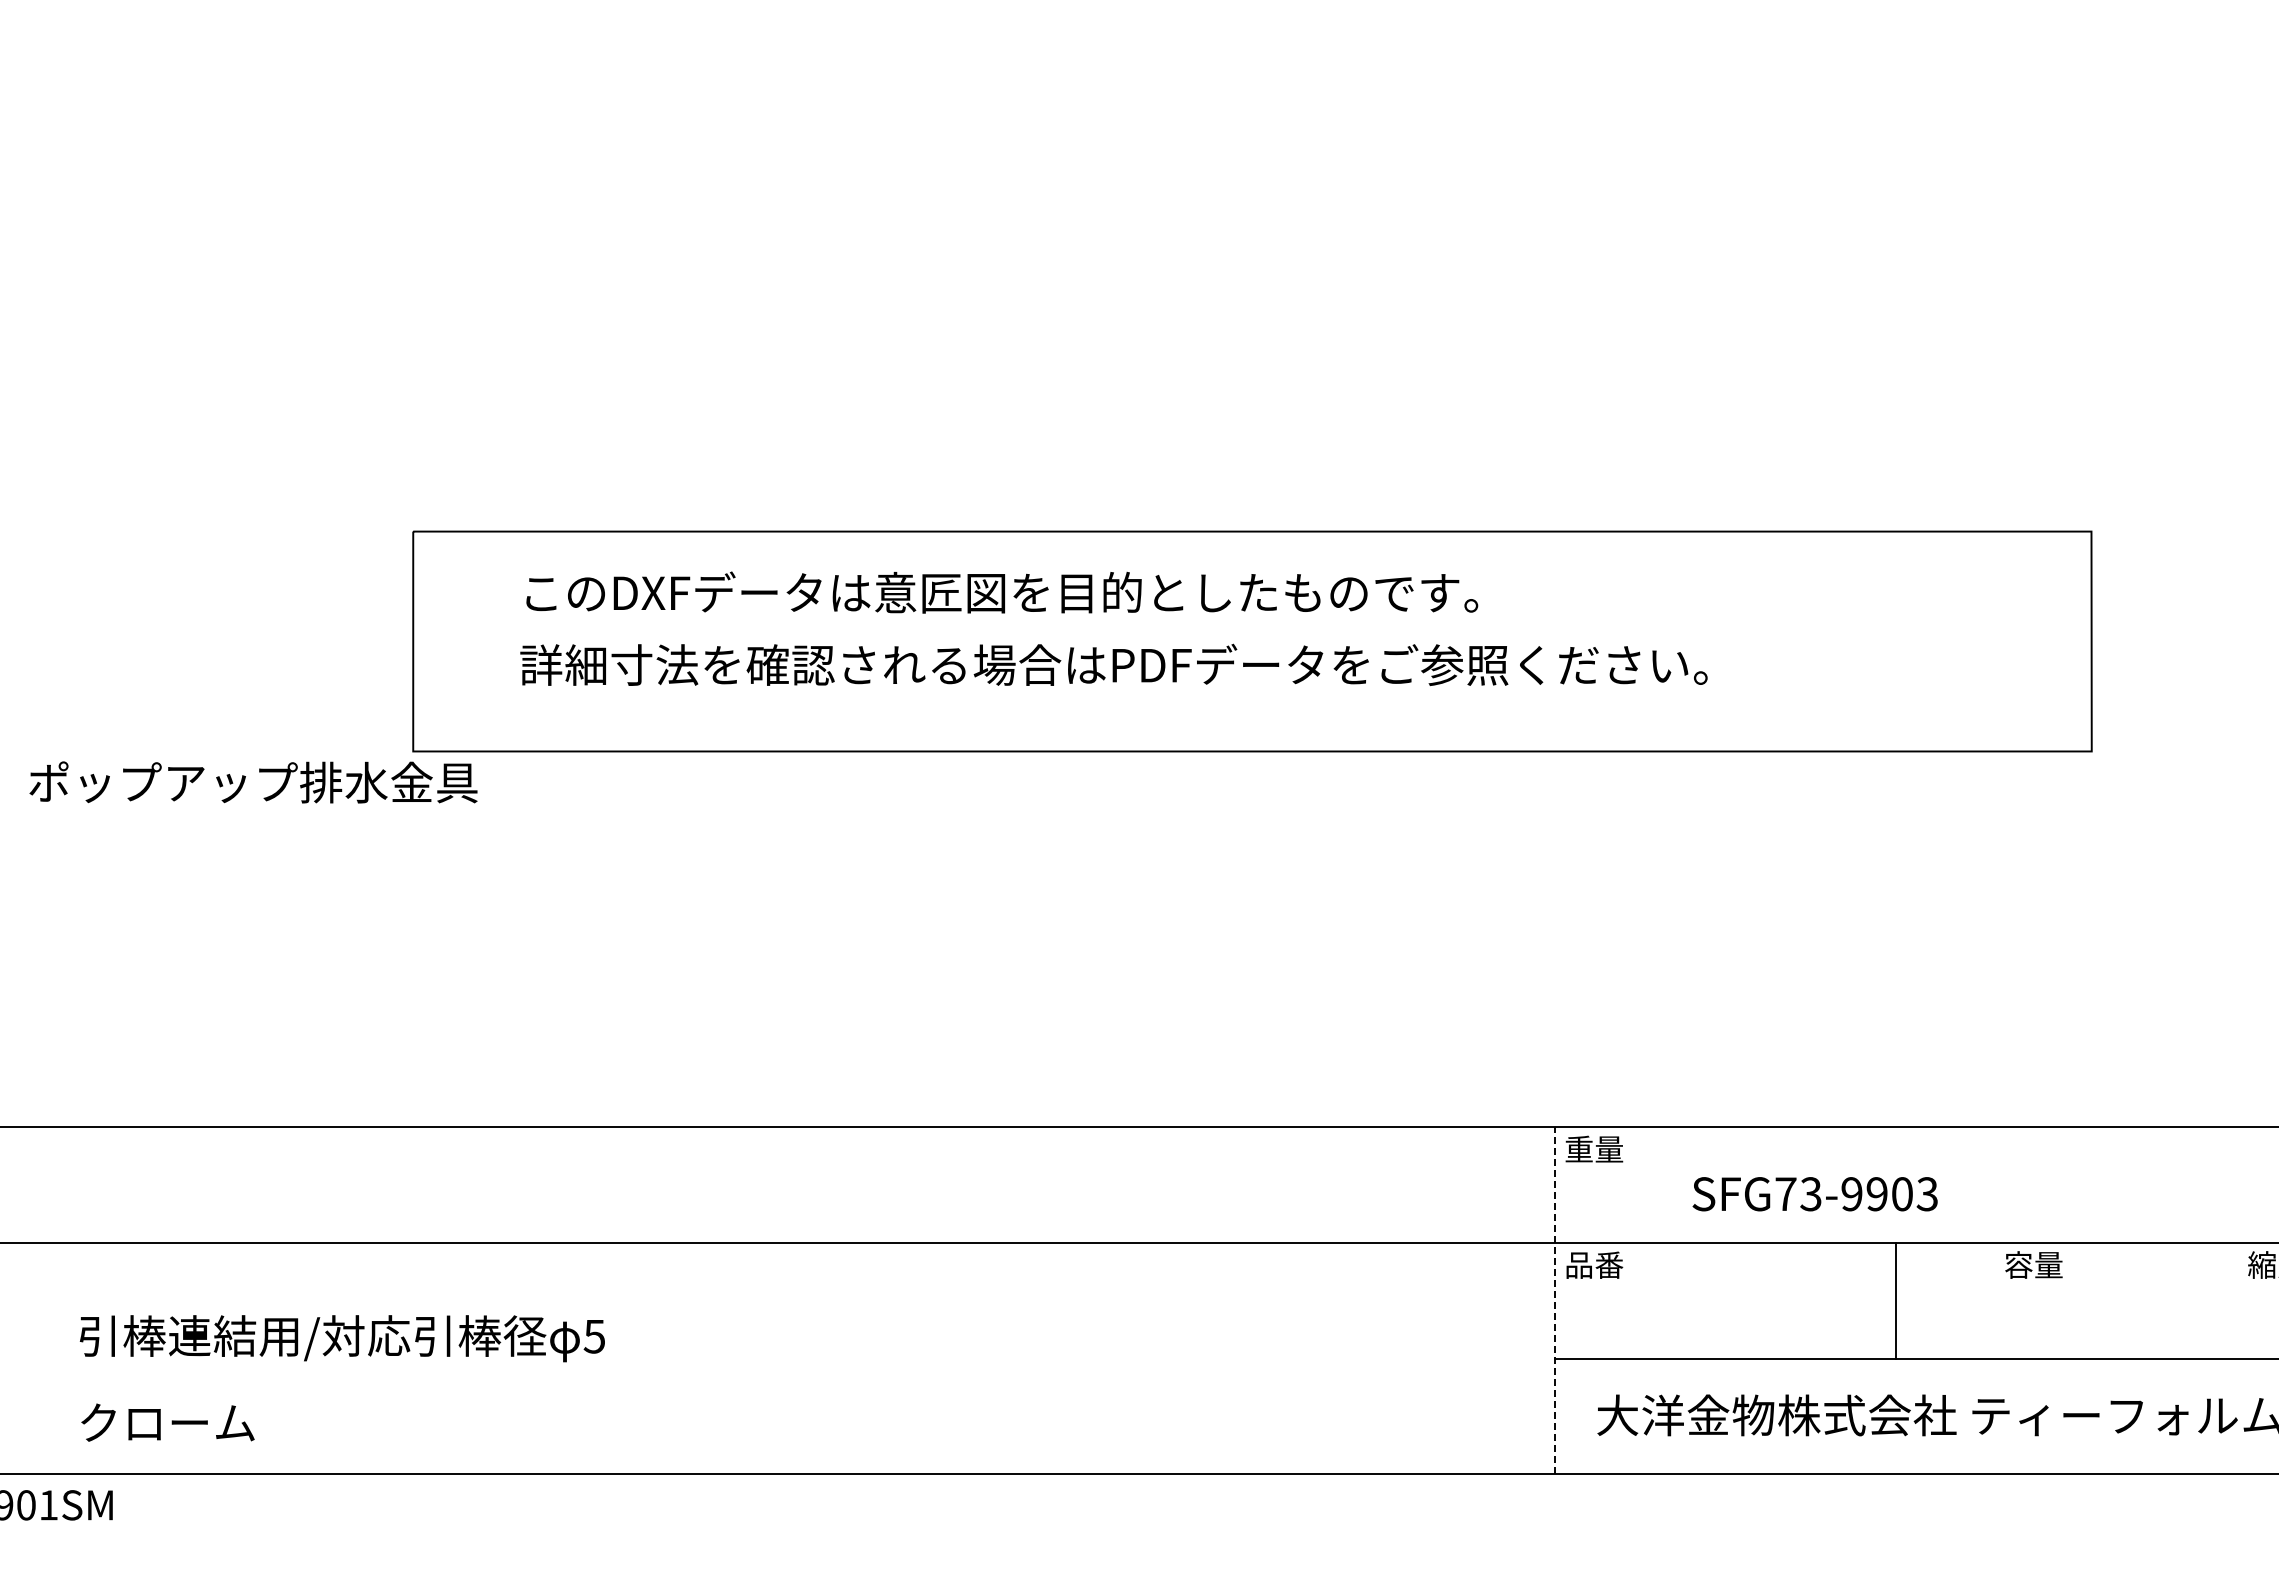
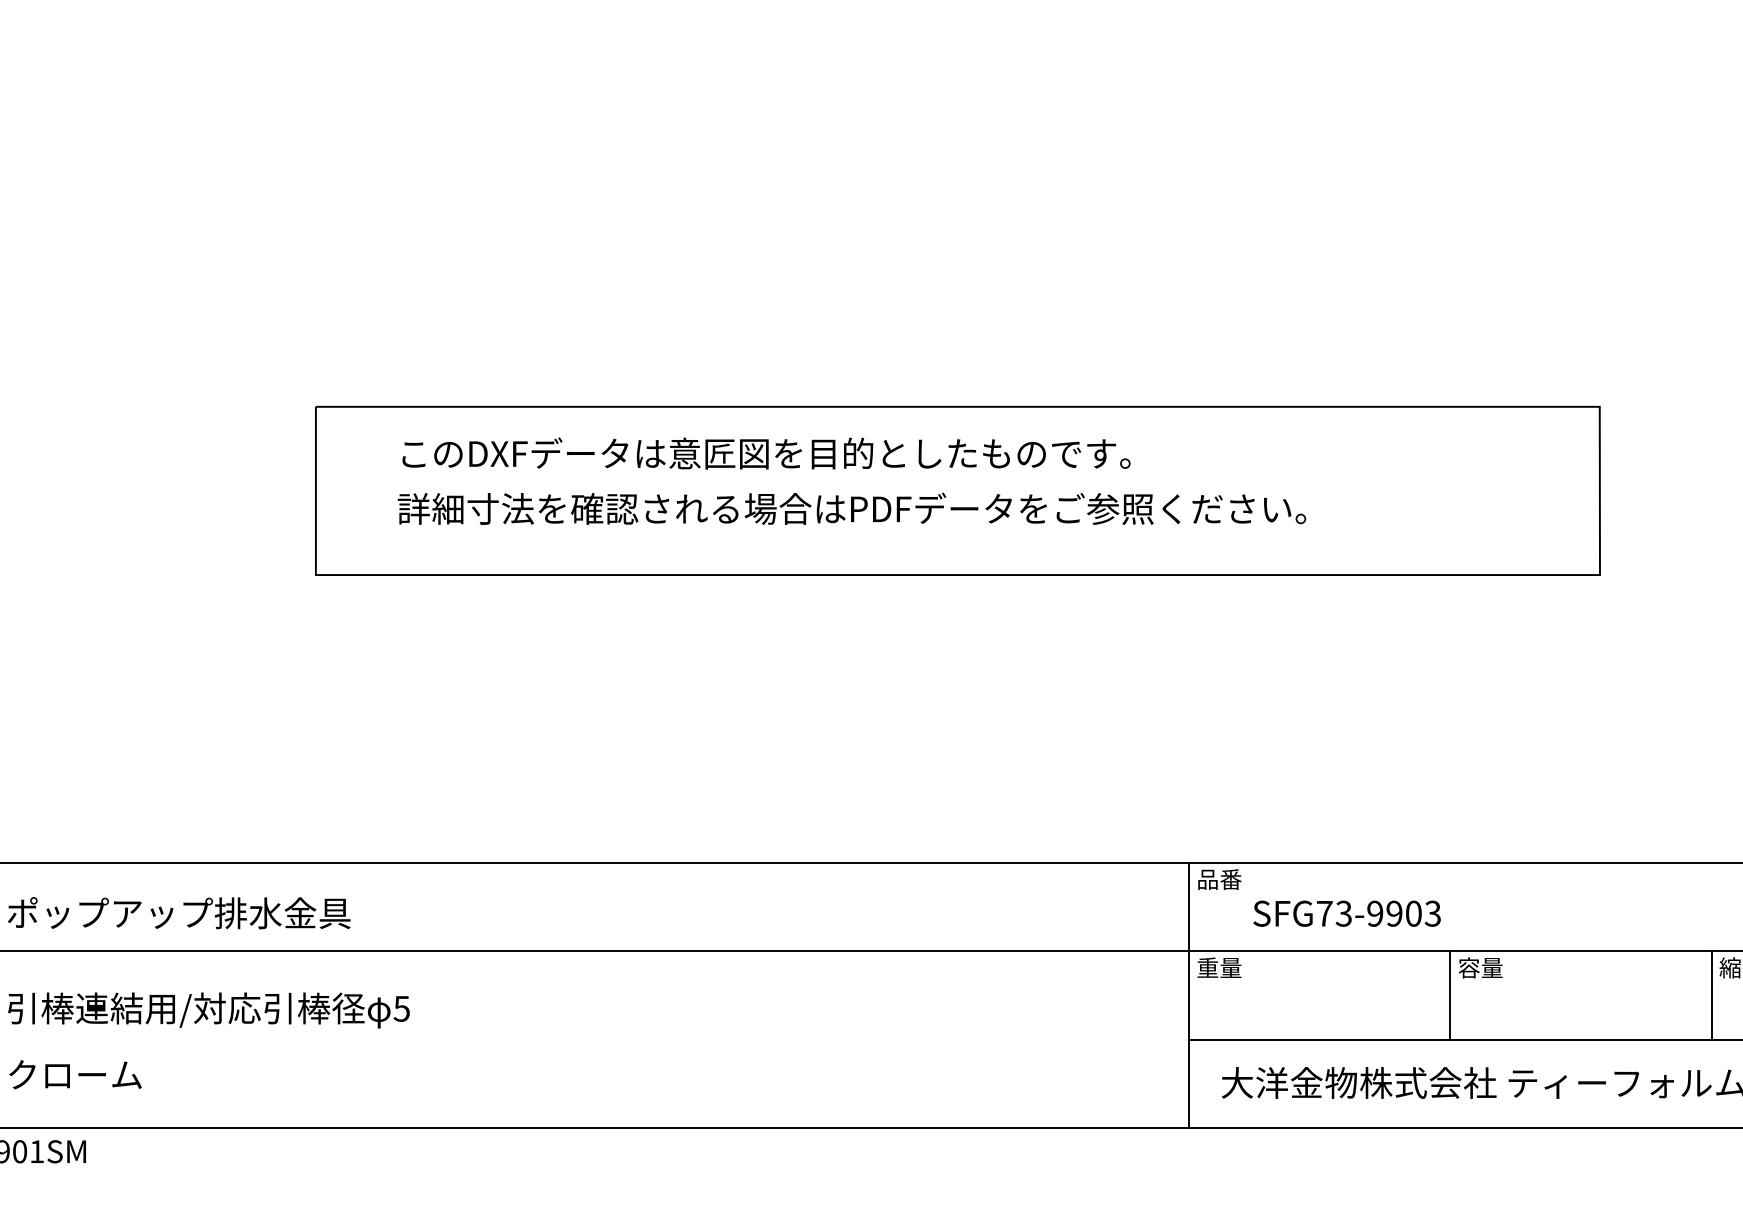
text: (253, 782) -> (179, 913), moved
text: (1594, 1149) -> (1219, 879), 重量 -> 品番
text: (1814, 1194) -> (1346, 913), moved
text: (1594, 1264) -> (1219, 967), 品番 -> 重量
text: (2033, 1264) -> (1480, 967), moved
line: (1554, 1300) -> (1188, 995), dashed -> solid
line: (2237, 1300) -> (1711, 995), added
text: (341, 1378) -> (208, 1040), moved

